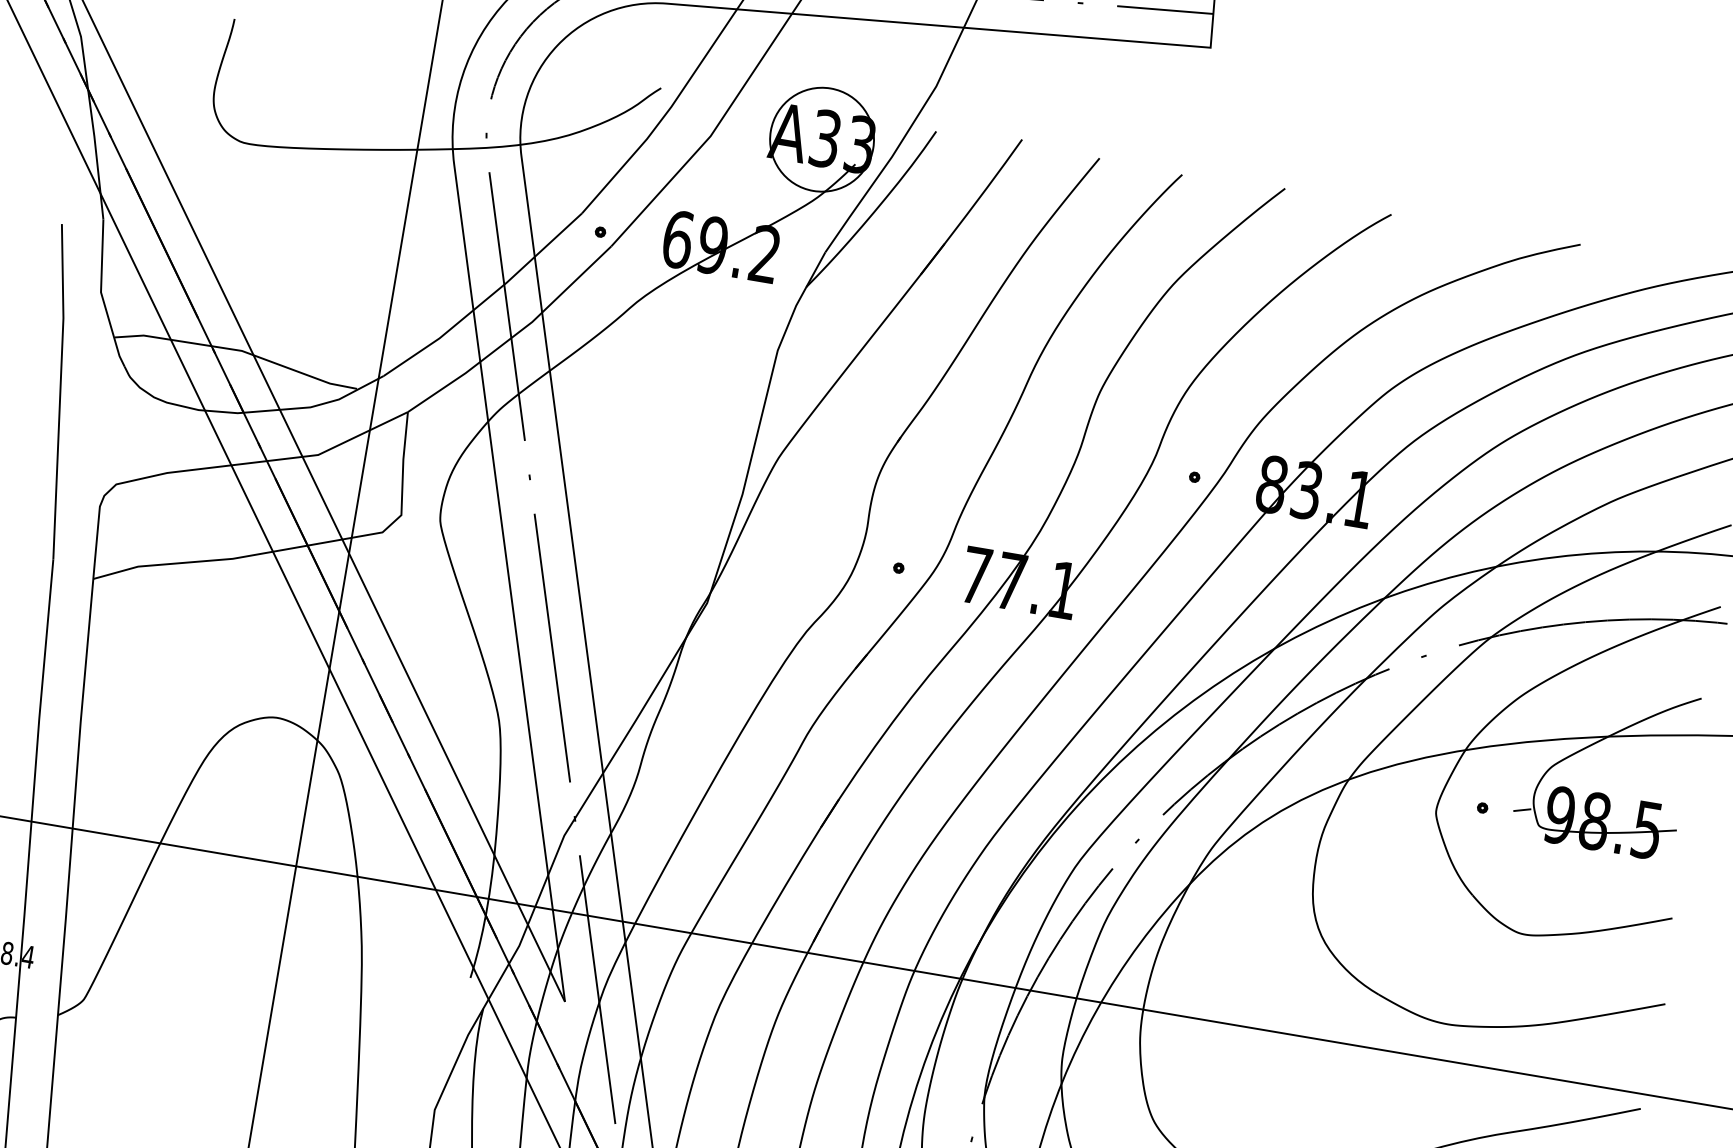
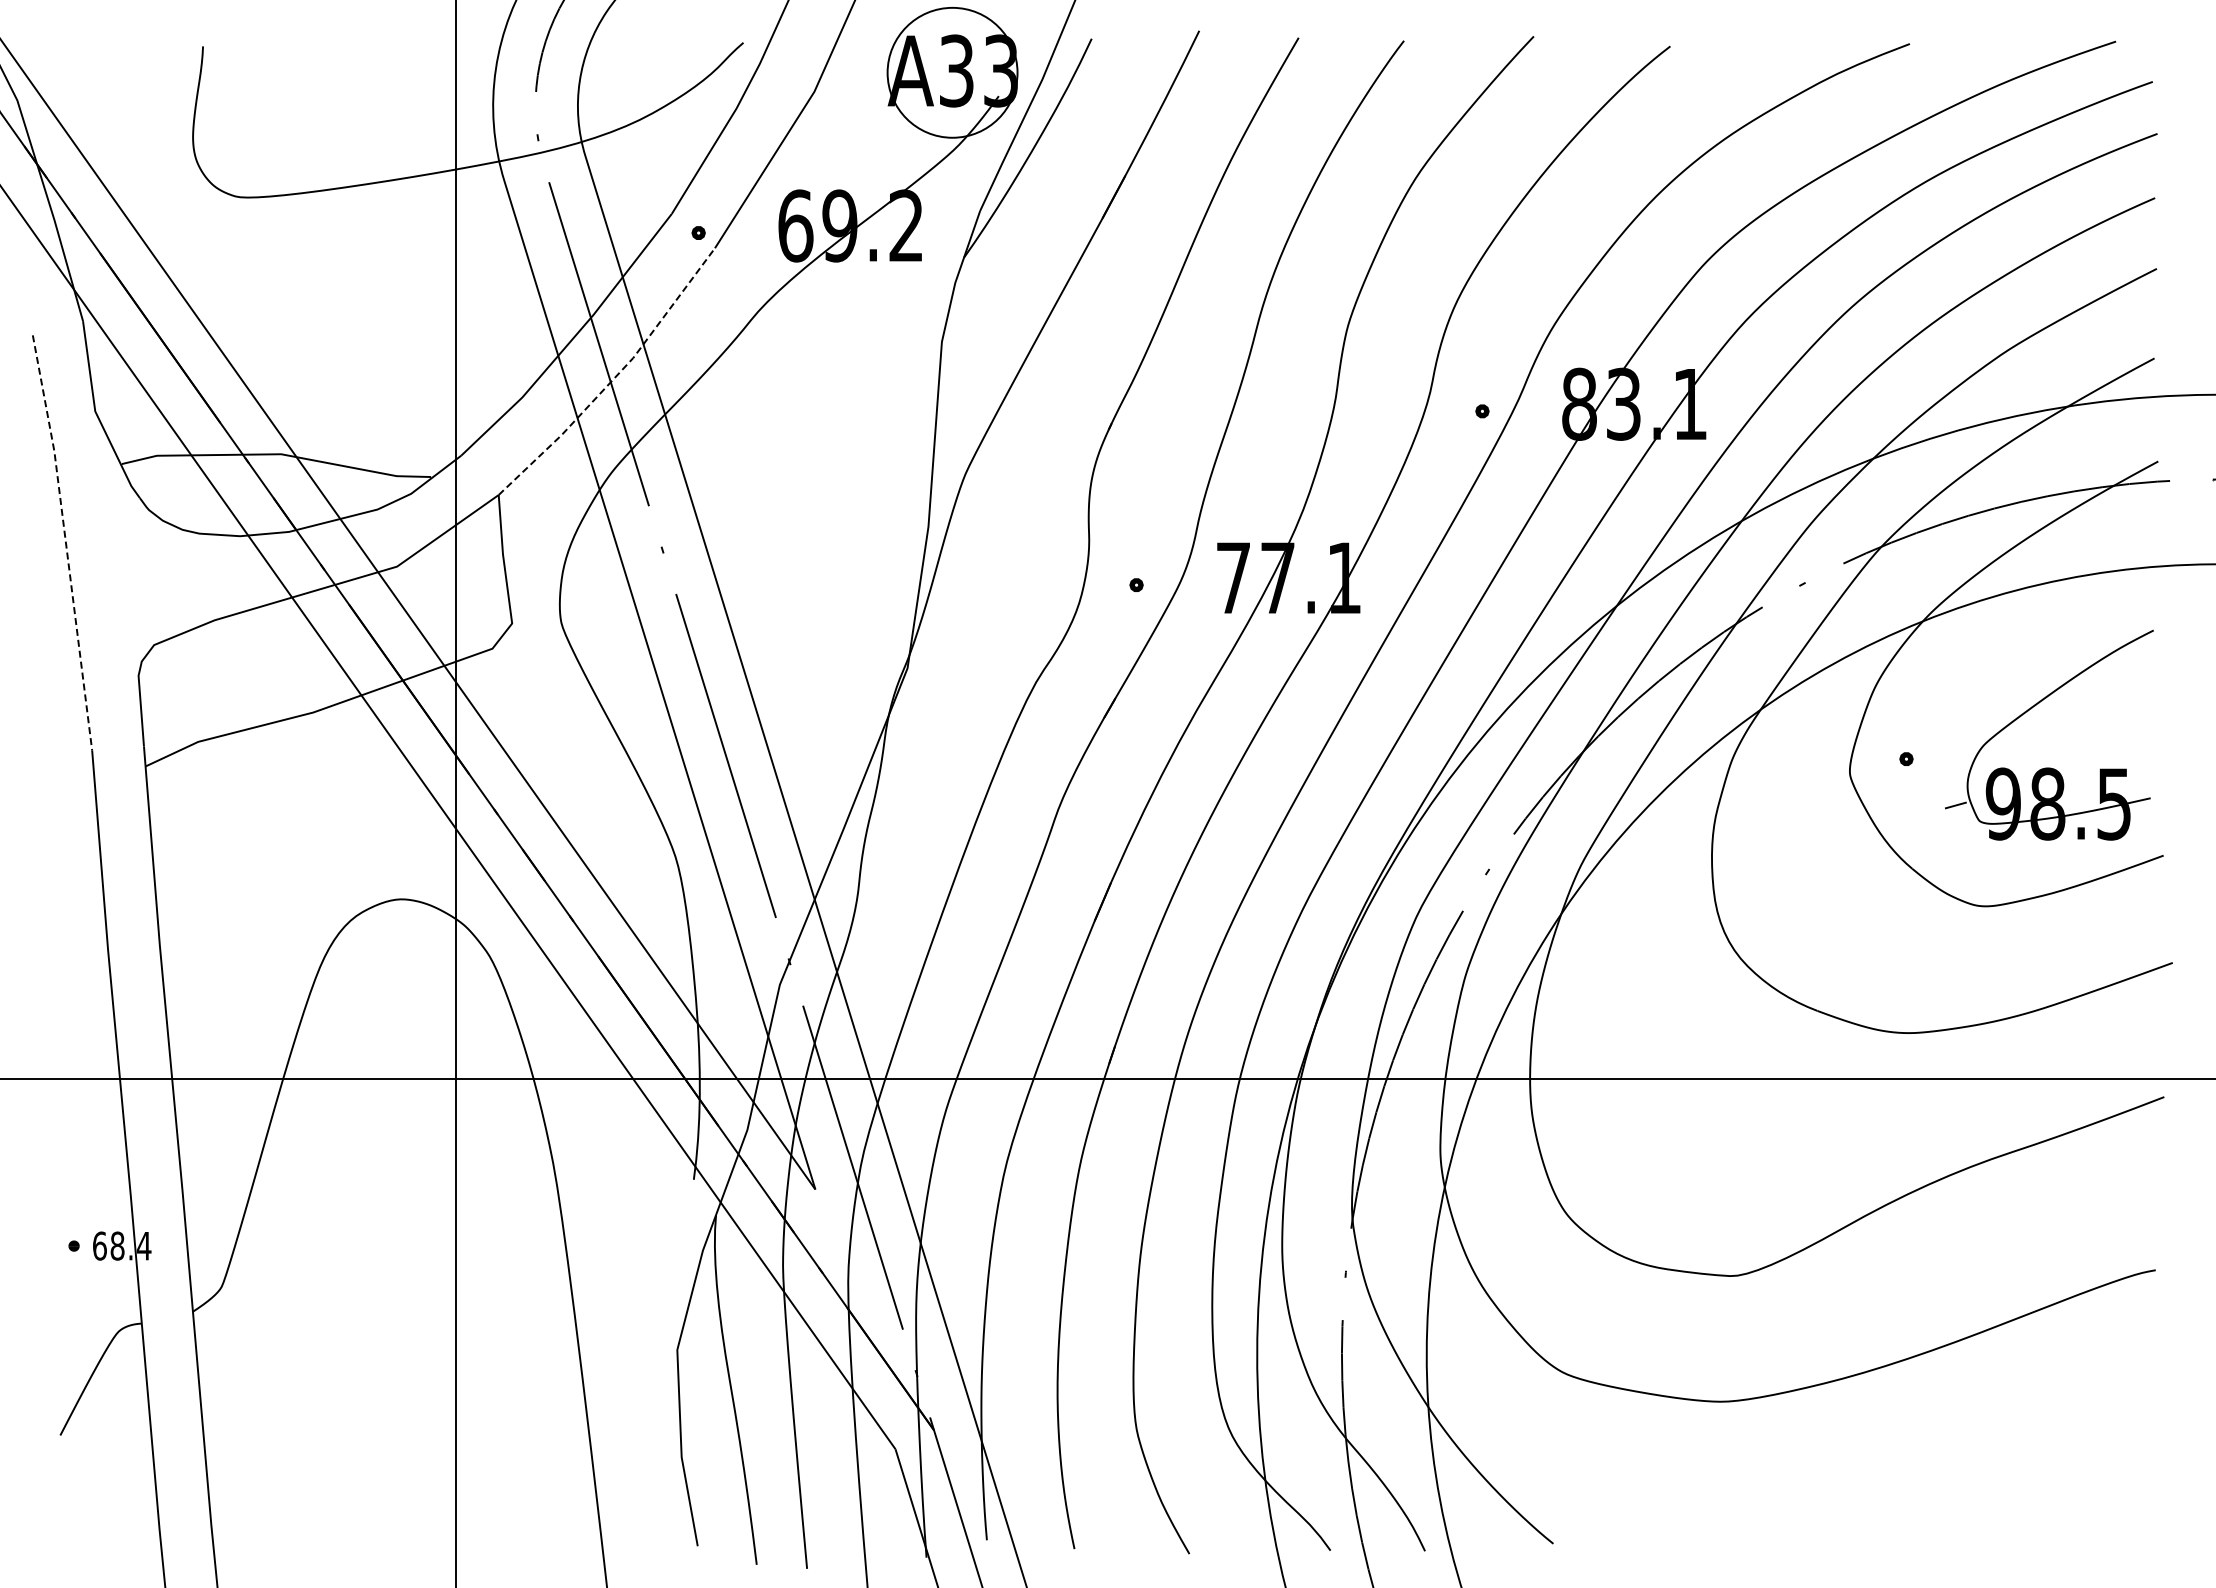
line: (514, 335) -> (614, 378), solid -> dashed
line: (60, 391) -> (65, 542), solid -> dashed
part: (1594, 744) -> (2031, 709), moved

